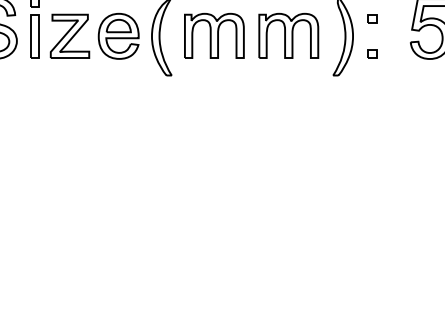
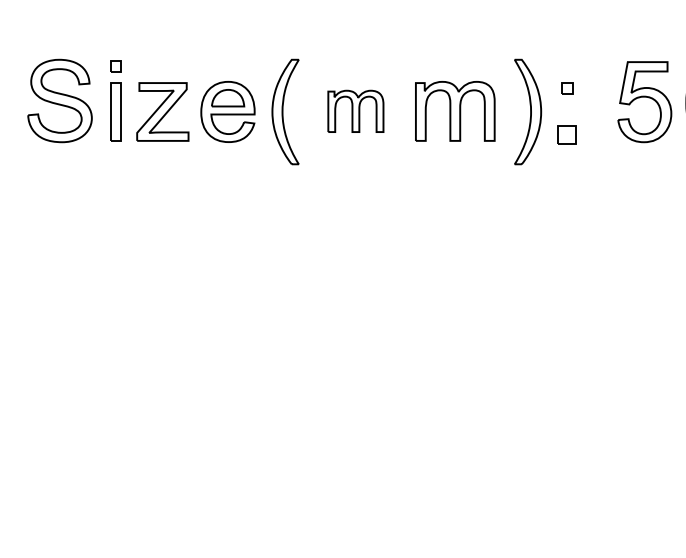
part: (214, 36) -> (355, 111), size x0.7
part: (372, 53) -> (567, 135), size x1.6

